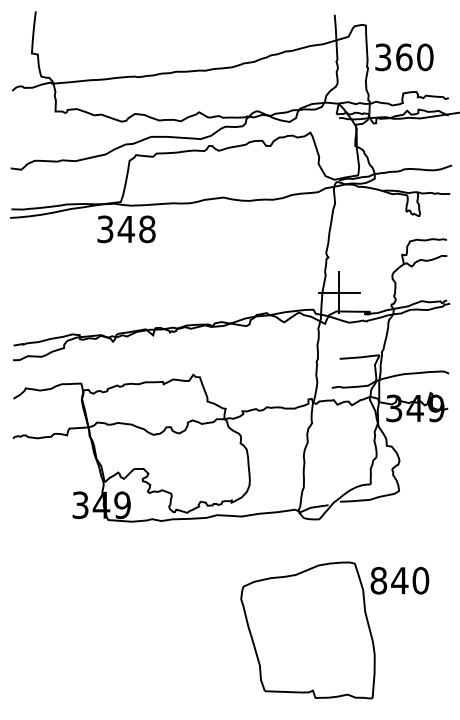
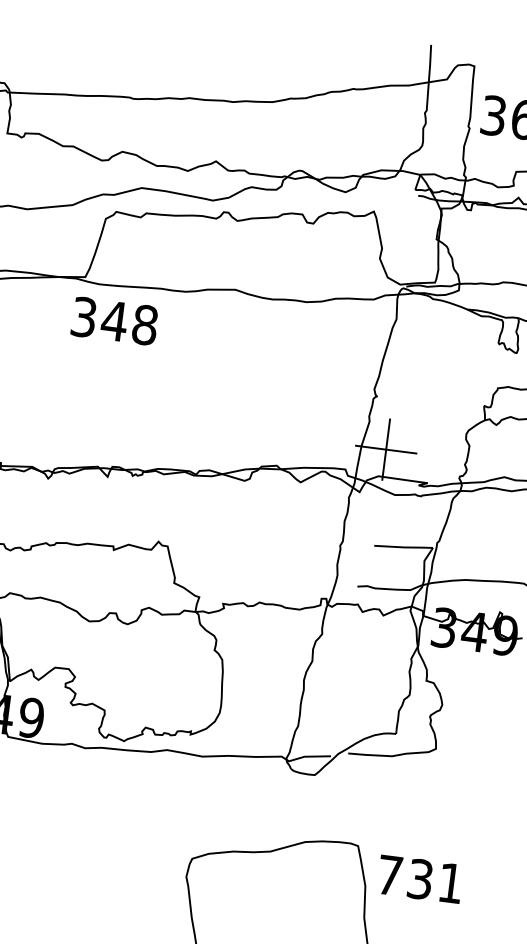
text: (126, 229) -> (114, 321), moved
text: (399, 580) -> (419, 878), 840 -> 731

